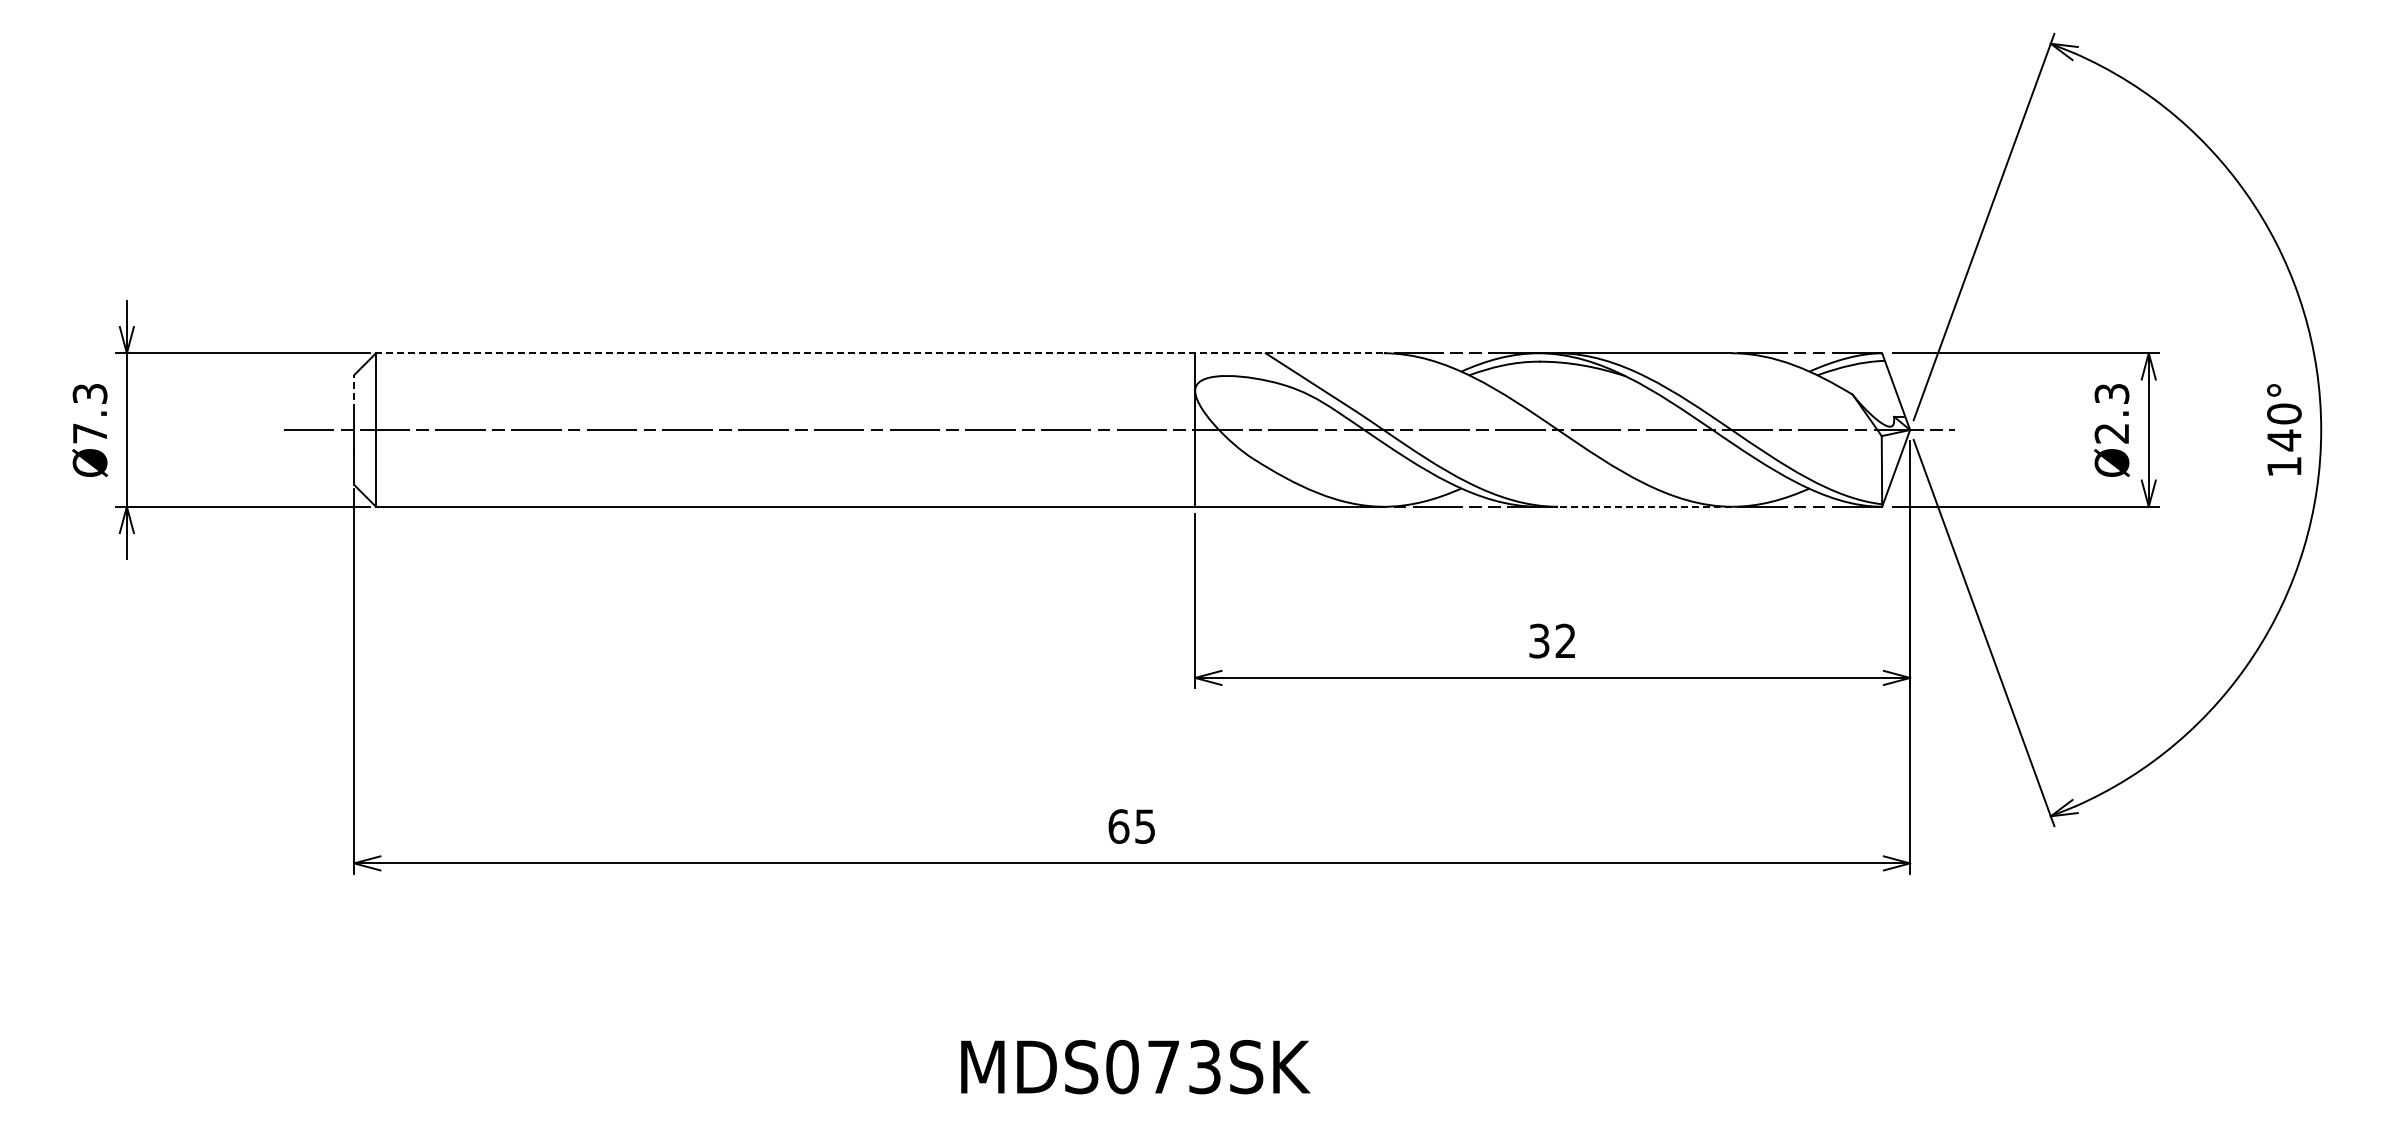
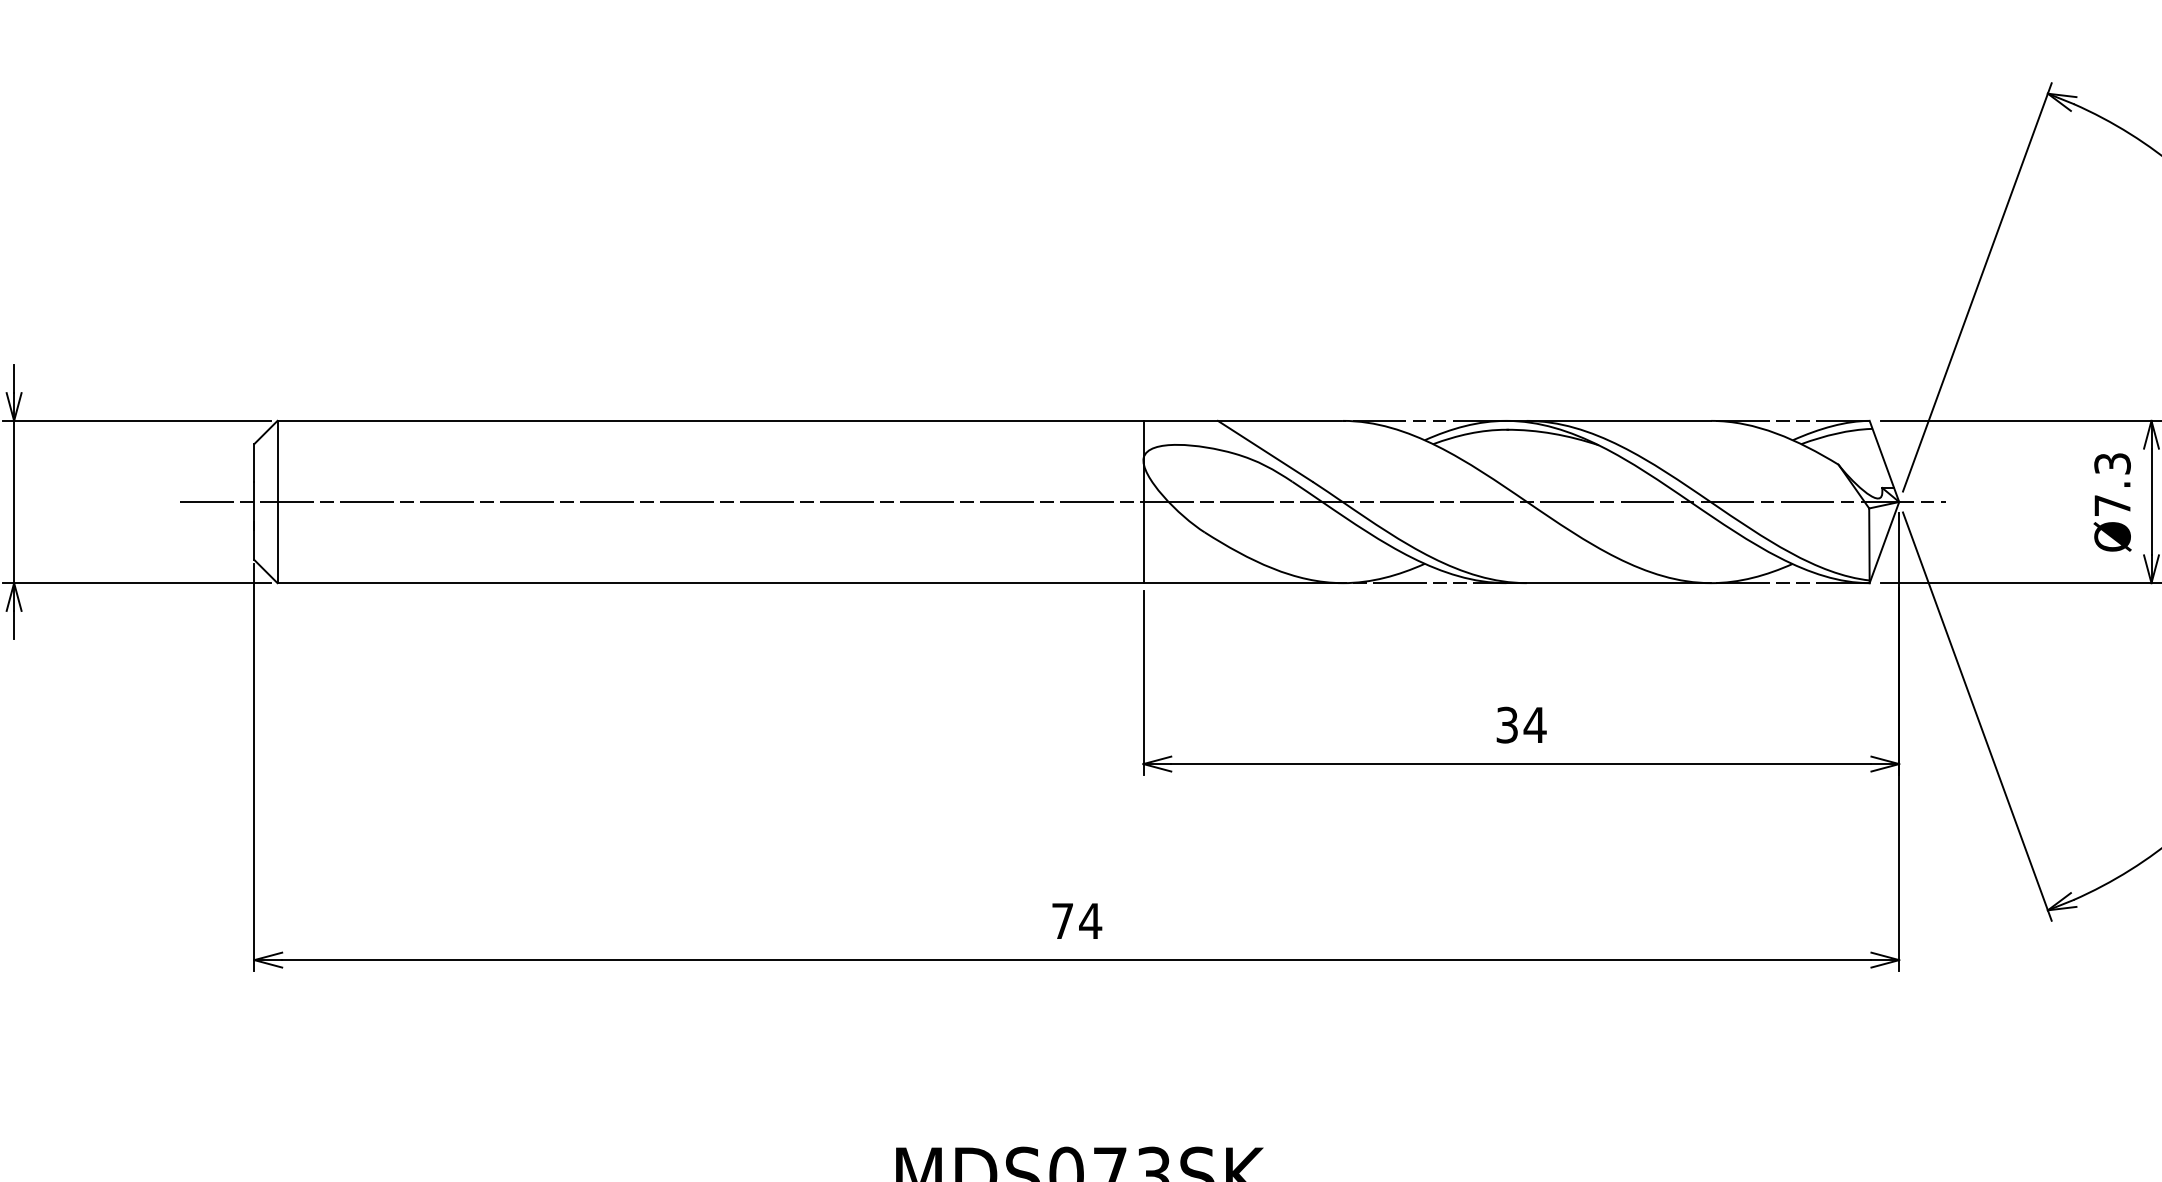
line: (879, 353) -> (809, 421), dashed -> solid
line: (354, 392) -> (254, 462), dashed -> solid
text: (2111, 433) -> (2112, 505), Ø2.3 -> Ø7.3
line: (1635, 506) -> (1608, 582), dashed -> solid
text: (1565, 640) -> (1534, 724), 32 -> 34
text: (1132, 826) -> (1077, 921), 65 -> 74

